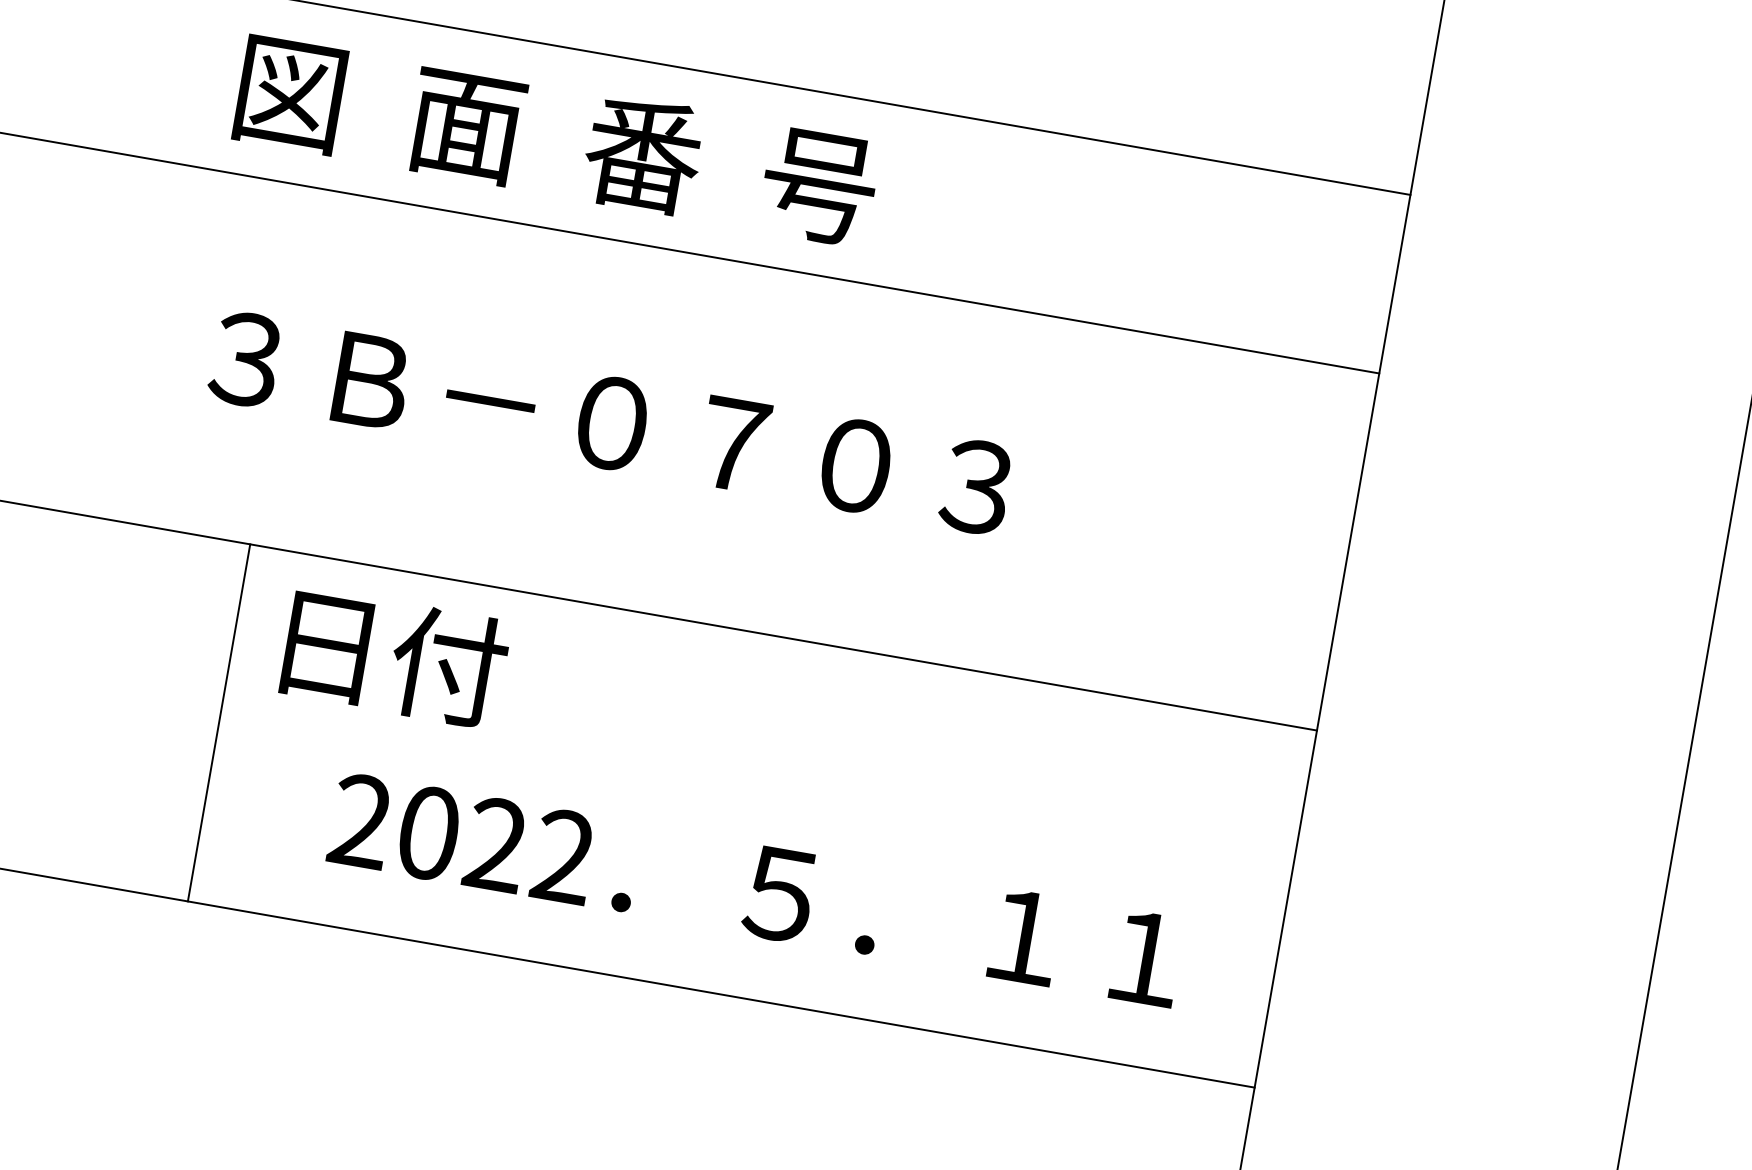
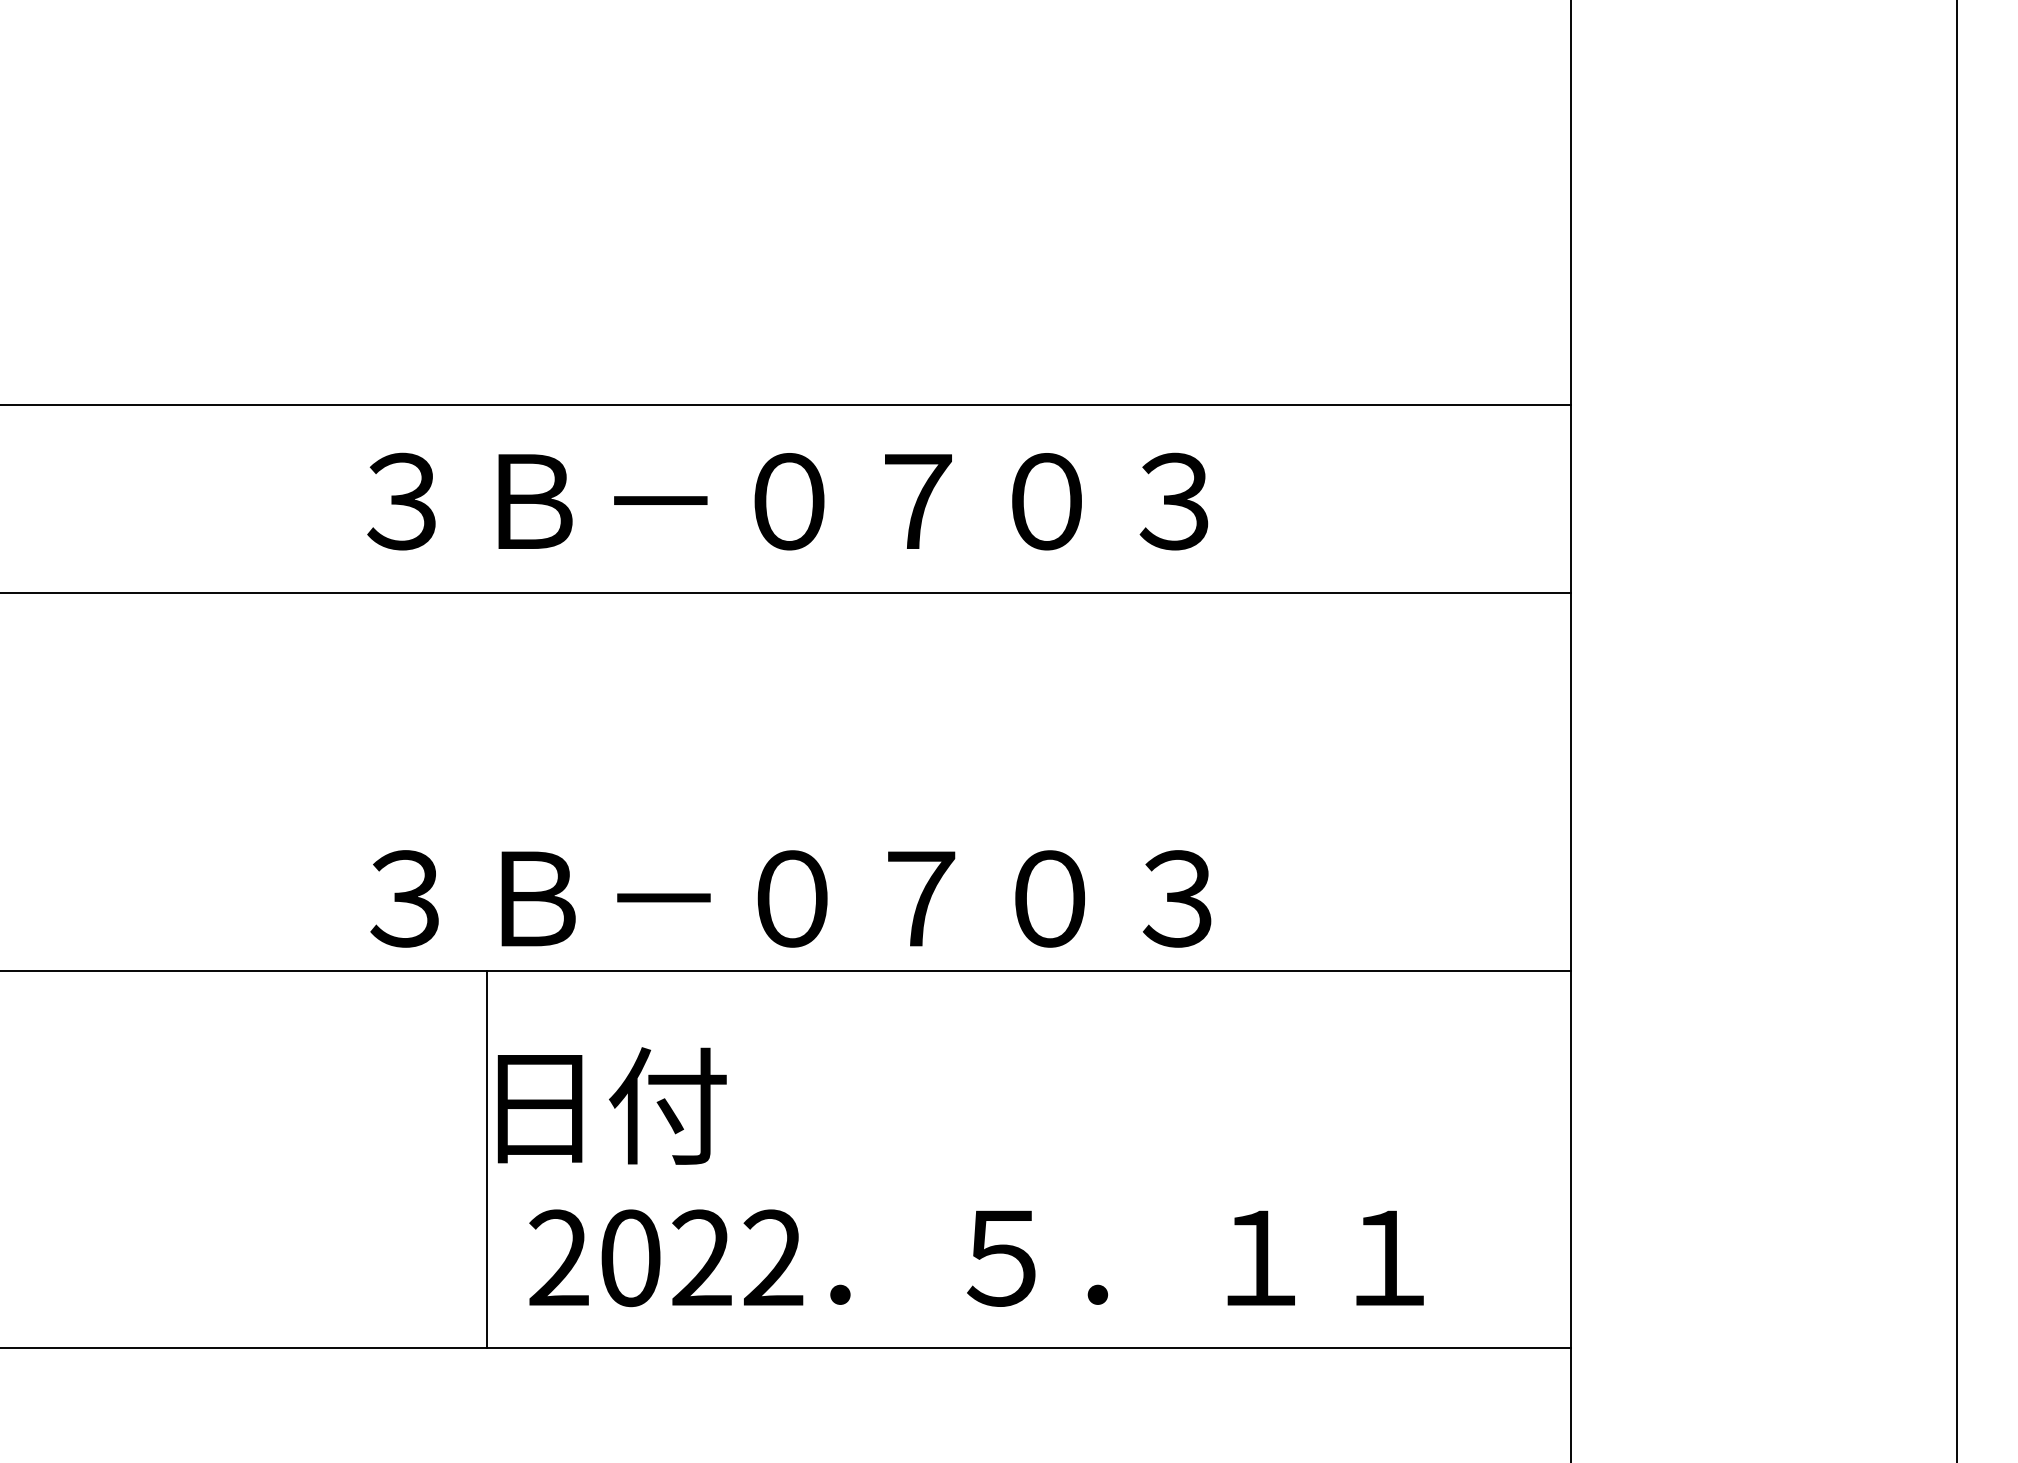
text: (646, 155) -> (779, 500), 図  面  番  号 -> ３Ｂ－０７０３
text: (610, 422) -> (790, 898), moved
text: (395, 657) -> (611, 1105), moved
line: (218, 722) -> (486, 1159), moved
text: (755, 890) -> (976, 1258), moved

